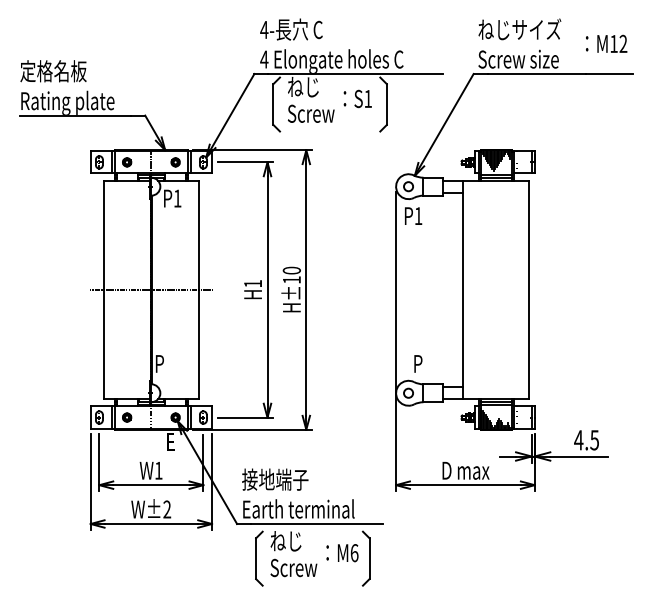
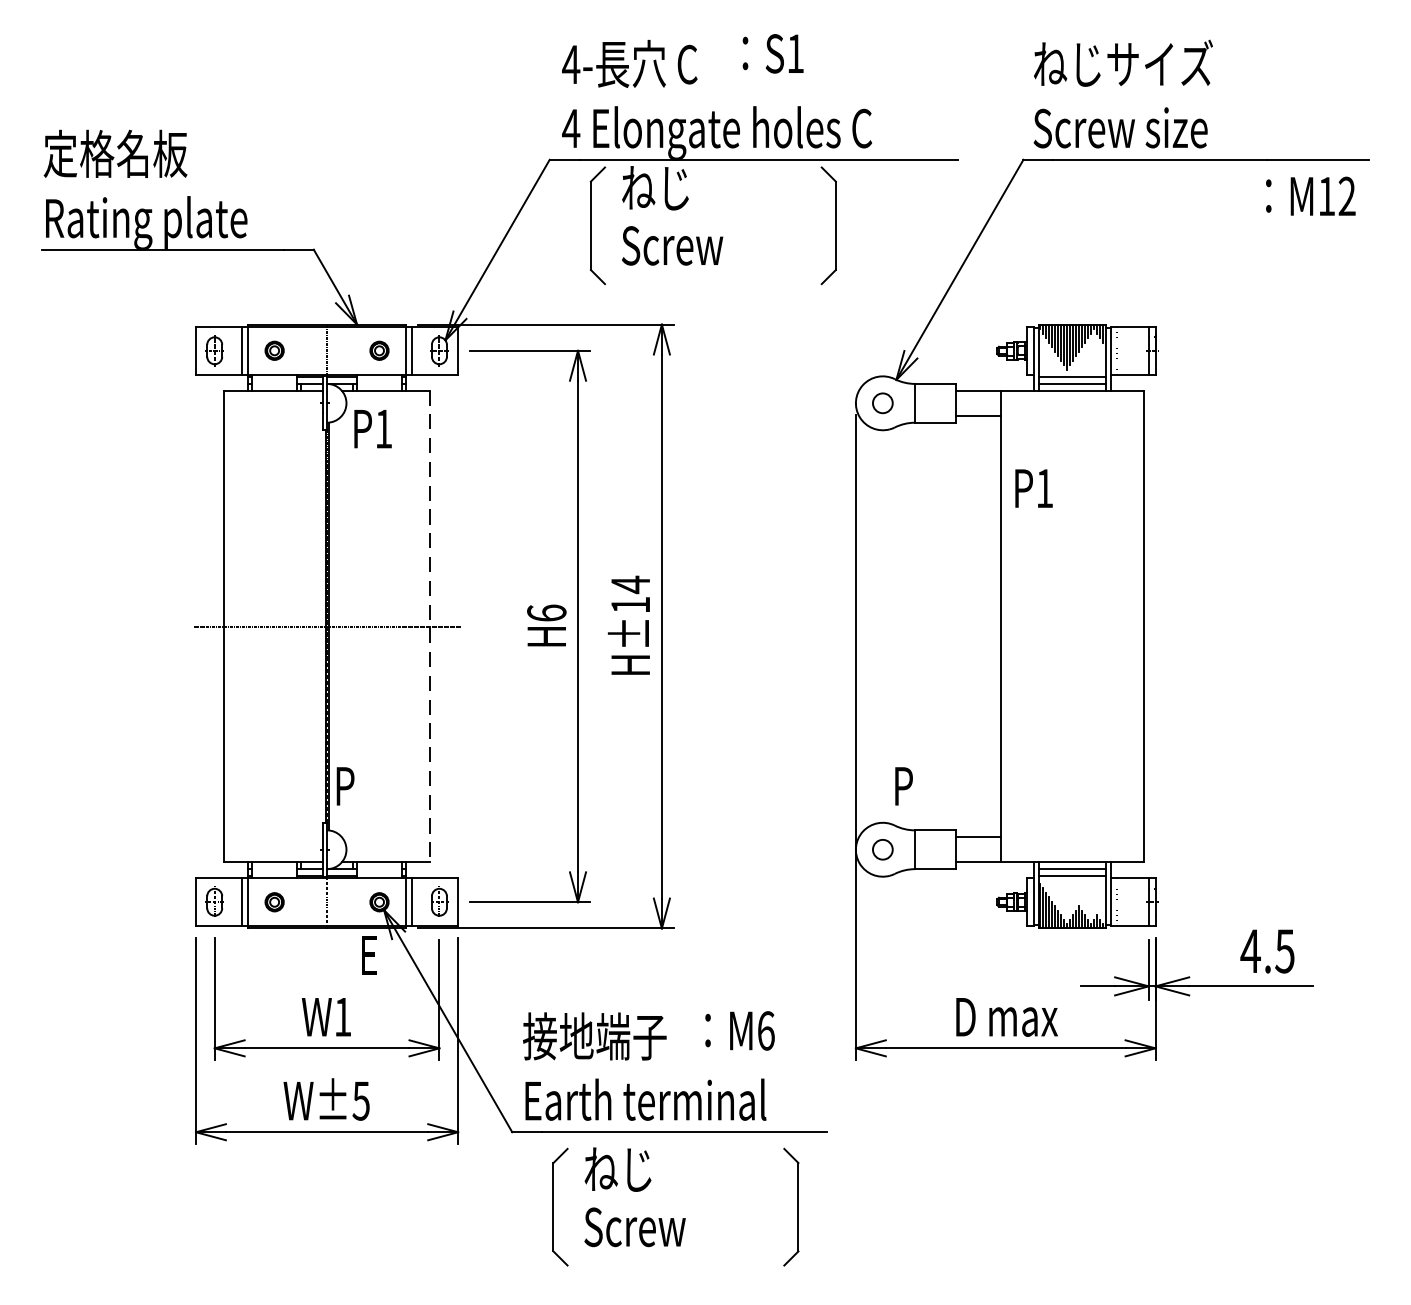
text: (606, 43) -> (1310, 195), moved
text: (357, 98) -> (772, 52), moved
text: (413, 215) -> (1033, 487), moved
text: (291, 270) -> (629, 584), H±10 -> H±14
text: (253, 283) -> (547, 612), H1 -> H6
line: (199, 290) -> (431, 627), solid -> dashed
text: (167, 509) -> (361, 1100), W±2 -> W±5
text: (342, 553) -> (740, 1031), moved

